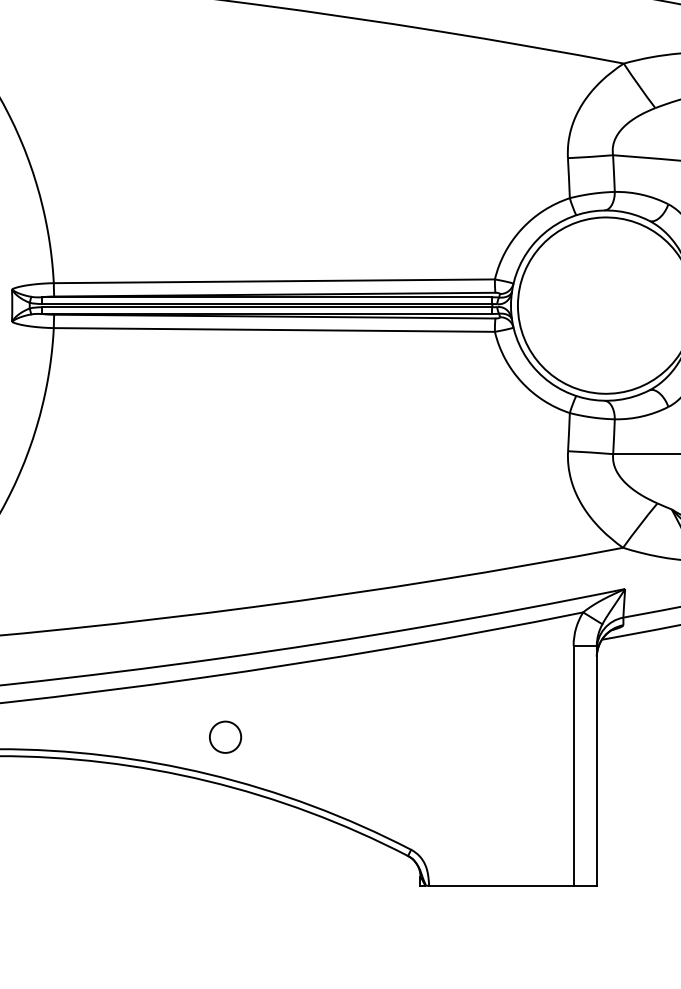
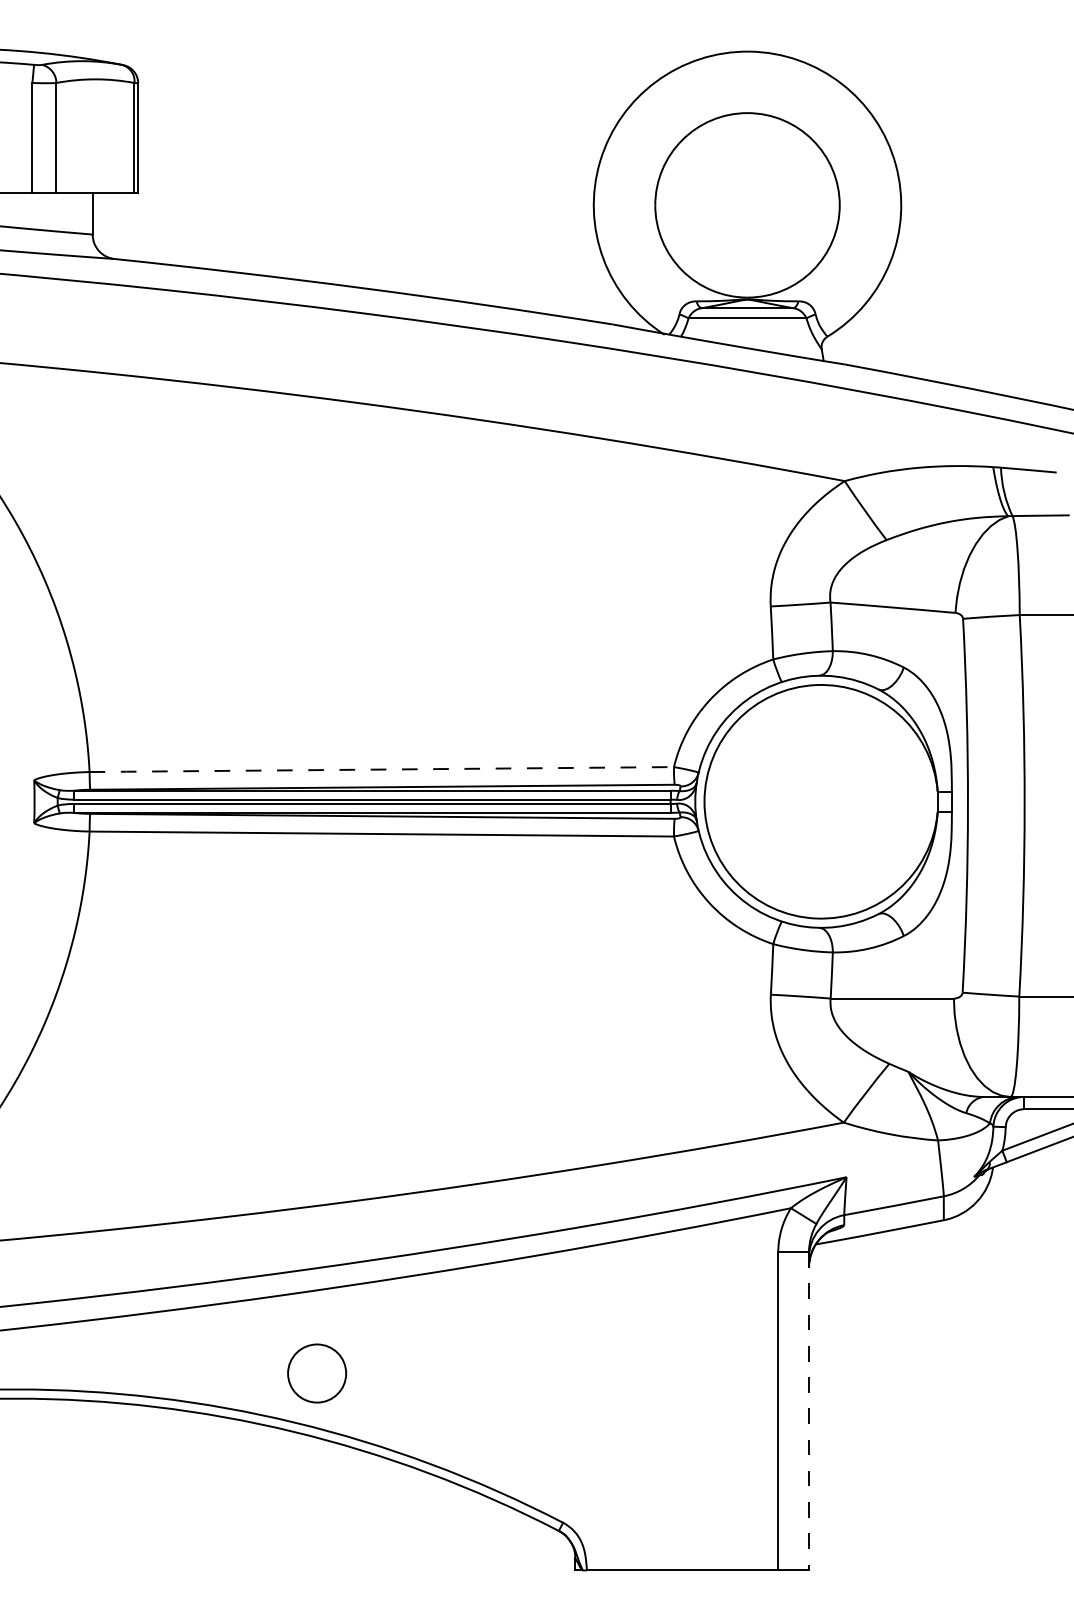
line: (273, 281) -> (380, 769), solid -> dashed
circle: (225, 737) -> (316, 1373), size x1.4
line: (597, 765) -> (809, 1411), solid -> dashed

